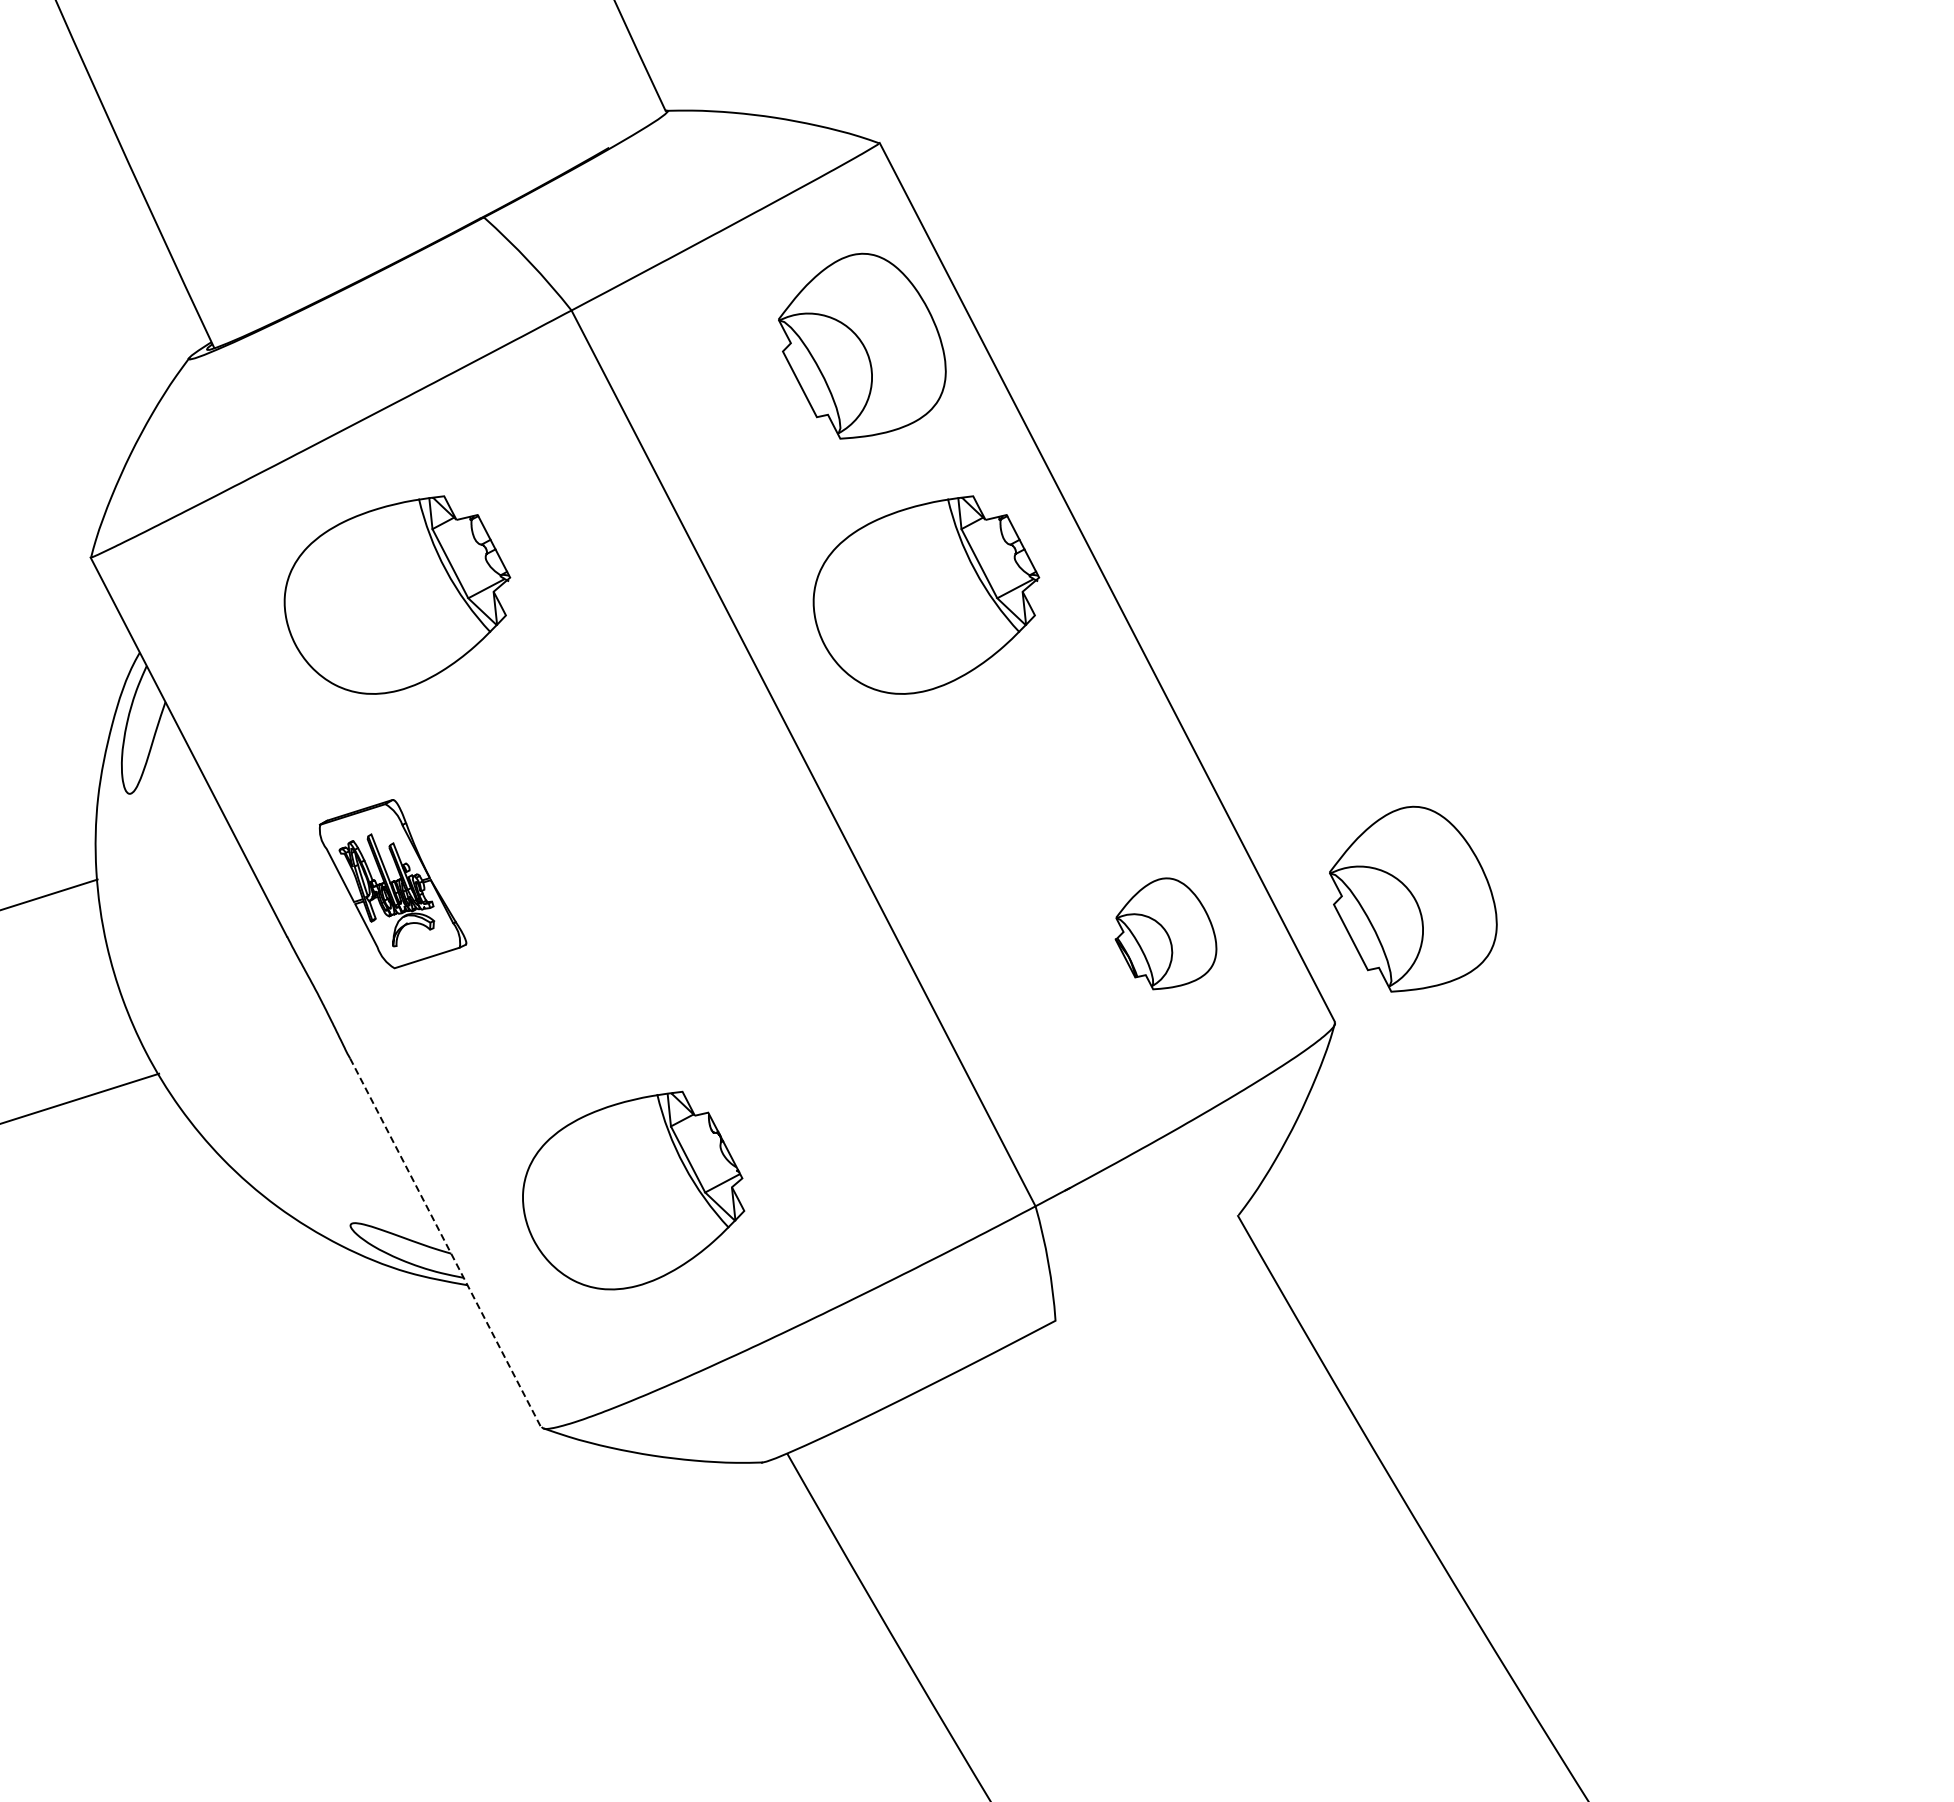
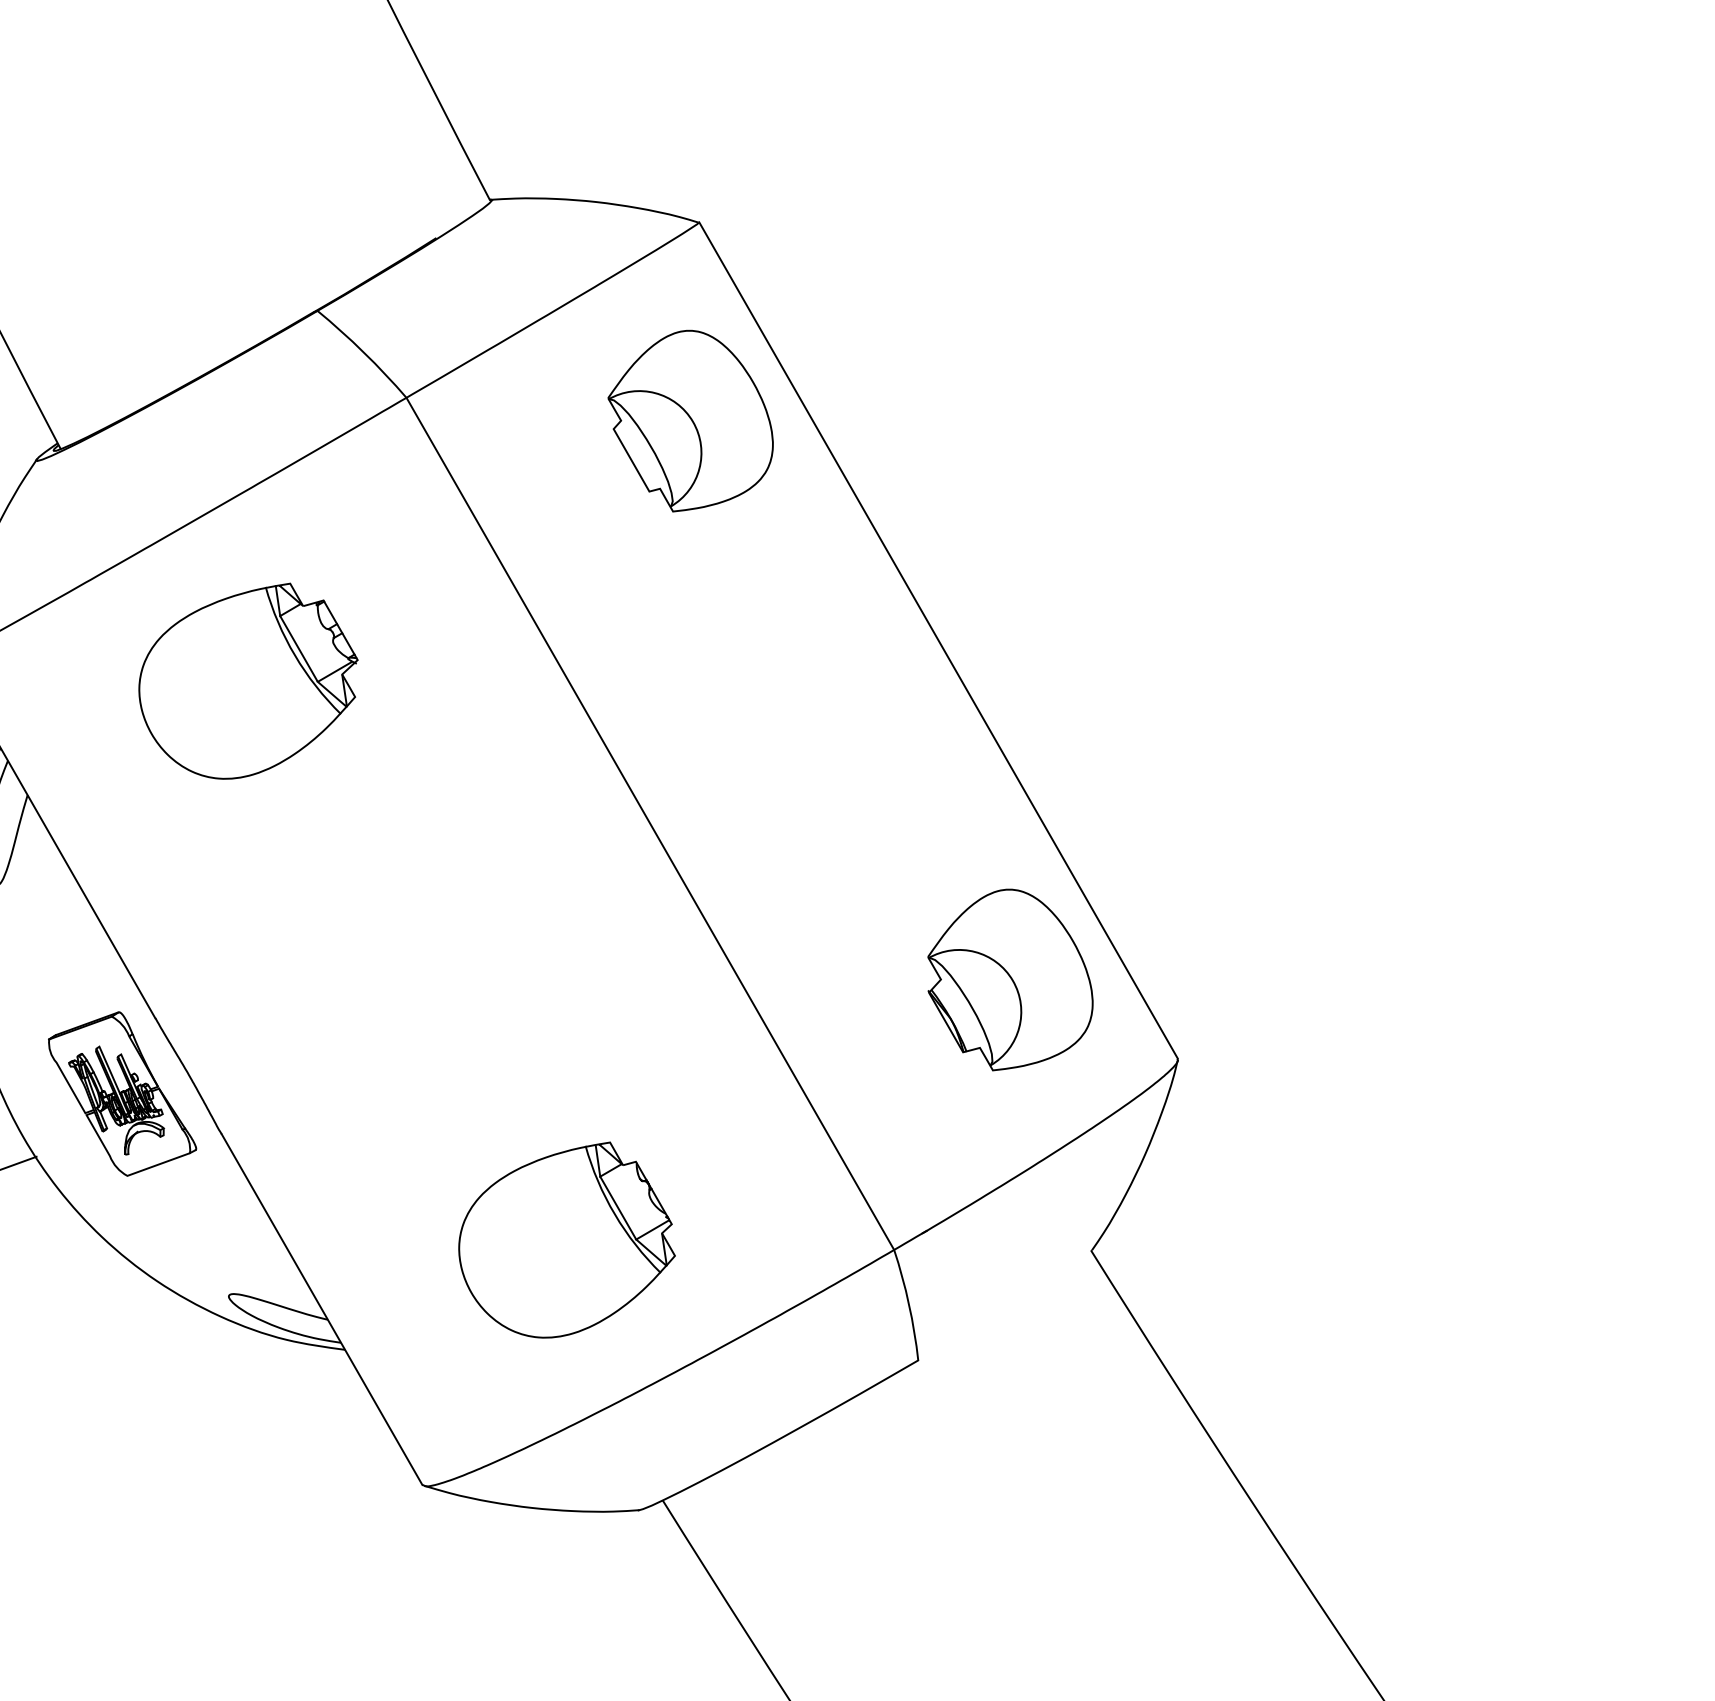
part: (926, 594) -> (763, 659), removed
part: (392, 884) -> (121, 1094), moved
part: (1413, 898) -> (1249, 935), removed
part: (1165, 933) -> (1009, 979), size x1.67
part: (633, 1190) -> (566, 1240), moved
line: (445, 1242) -> (321, 1309), dashed -> solid

